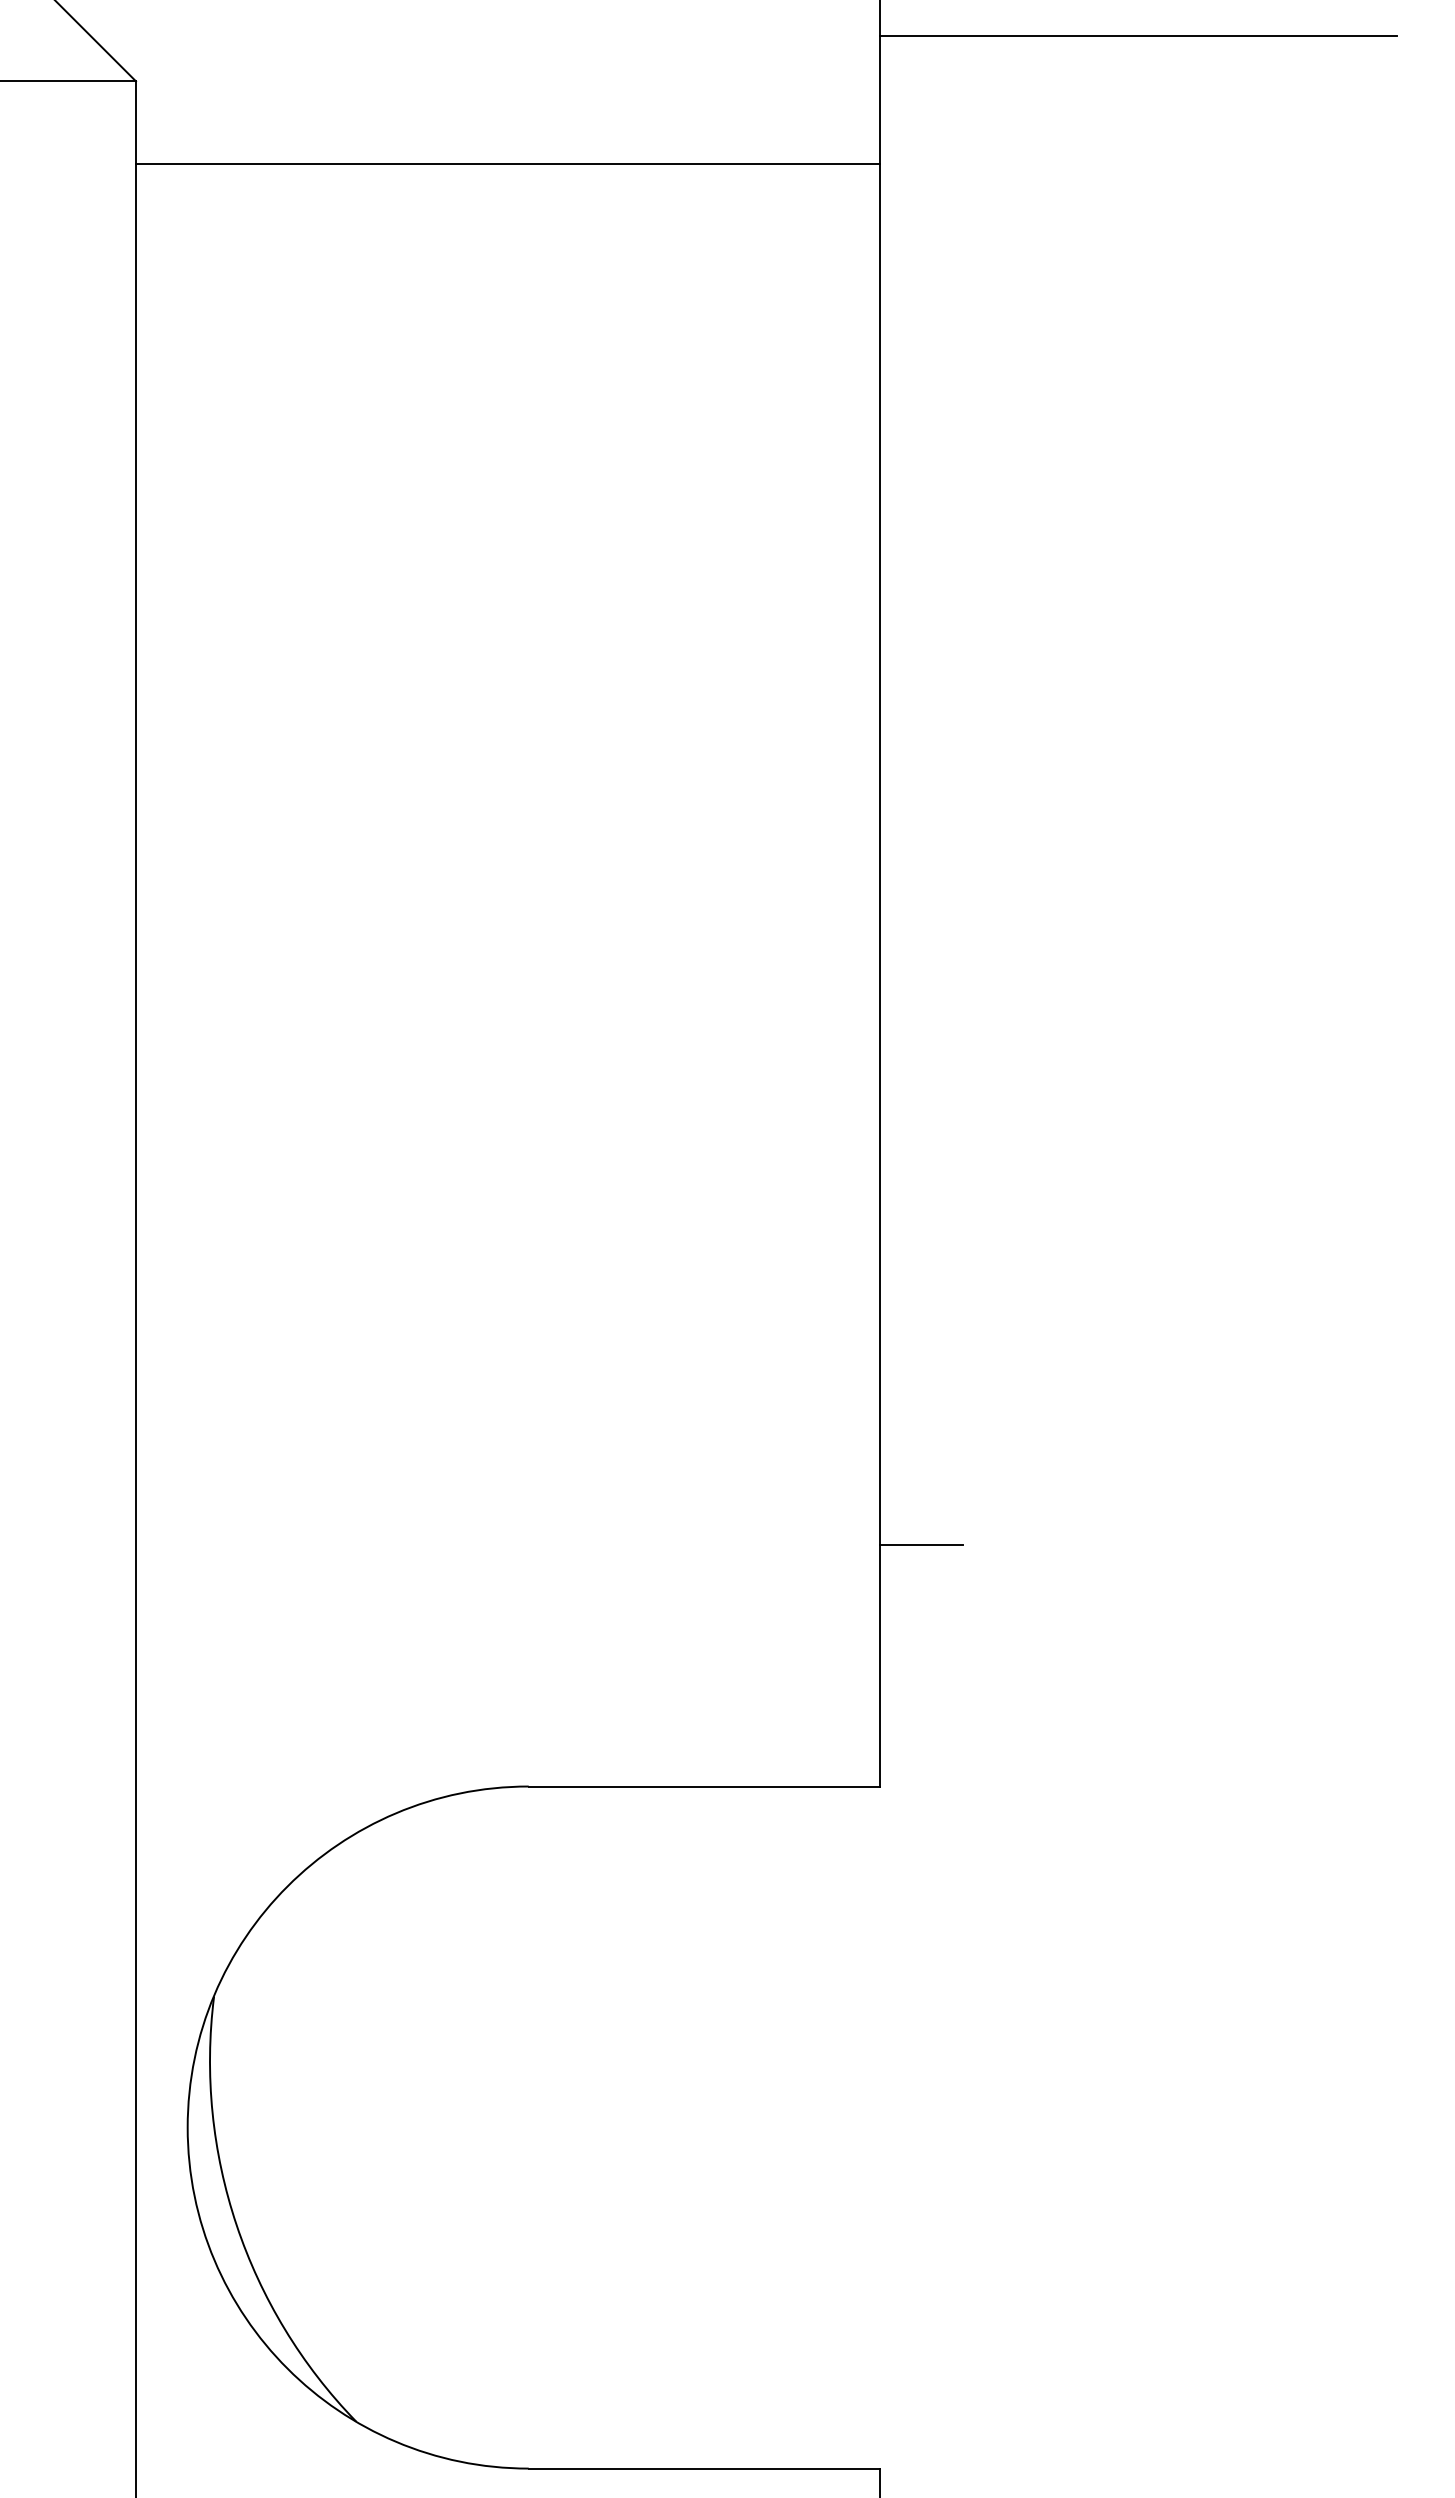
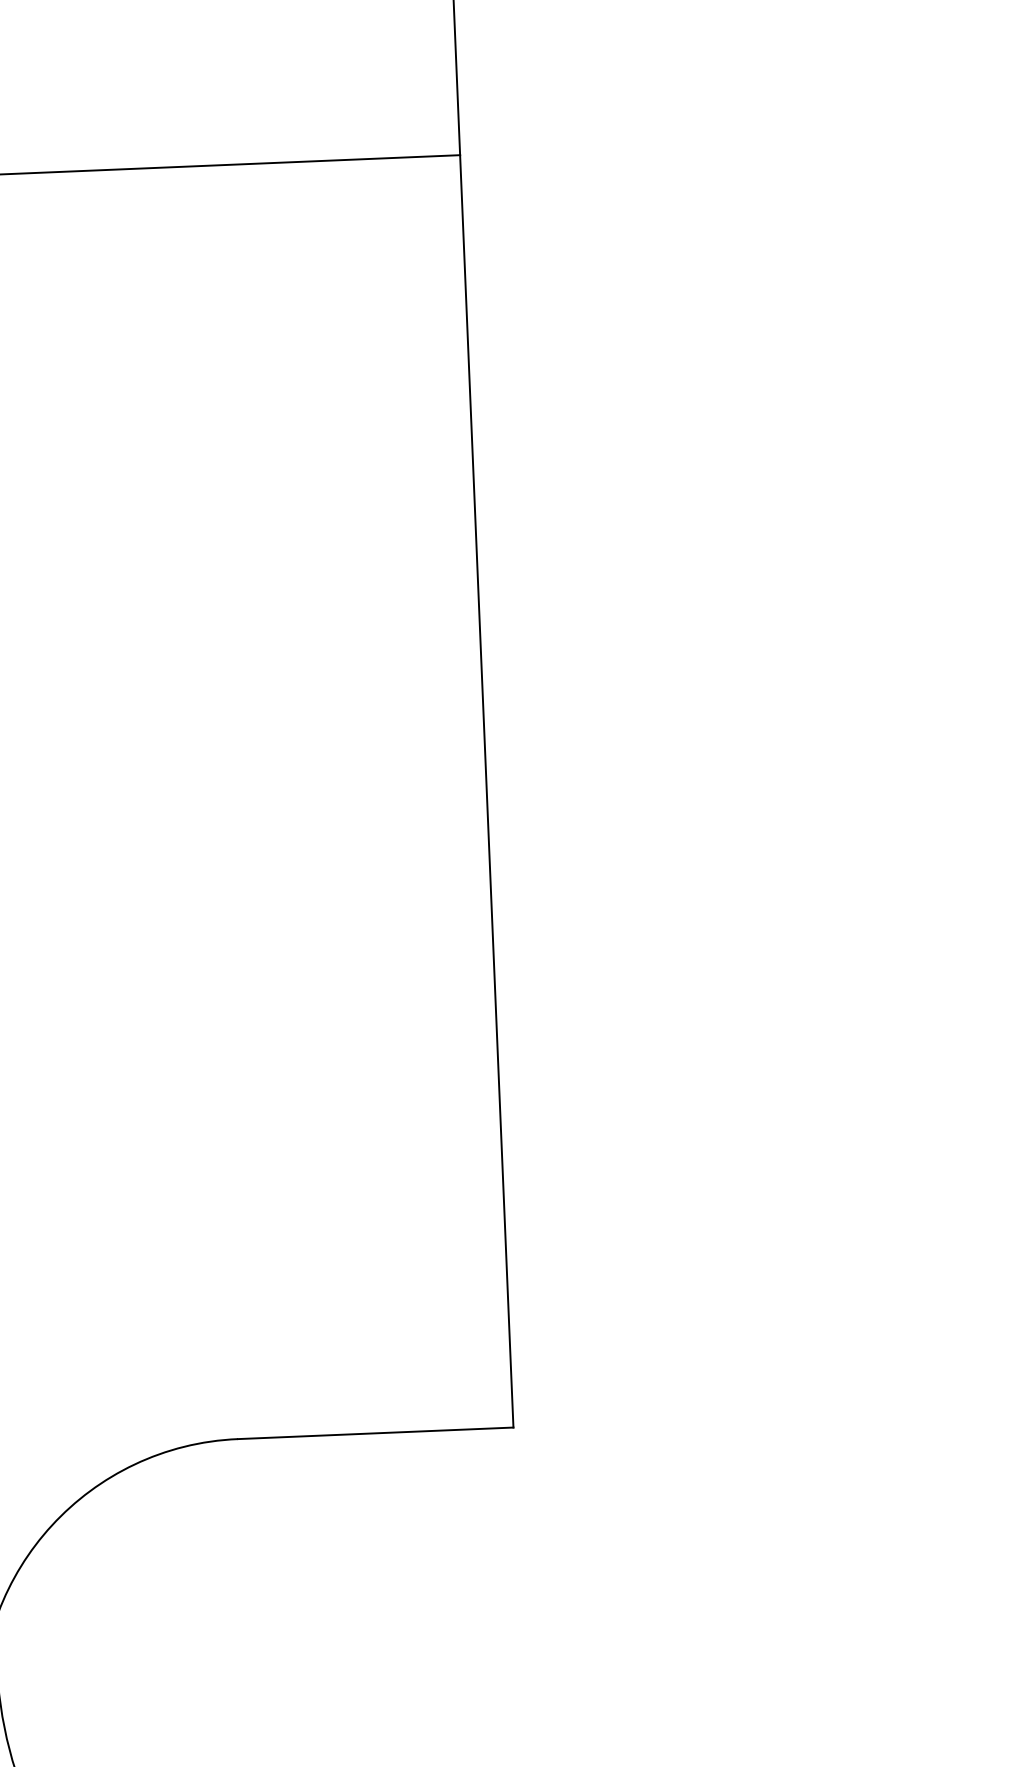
line: (1138, 35) -> (658, 45), removed
line: (921, 1544) -> (537, 1236), removed

